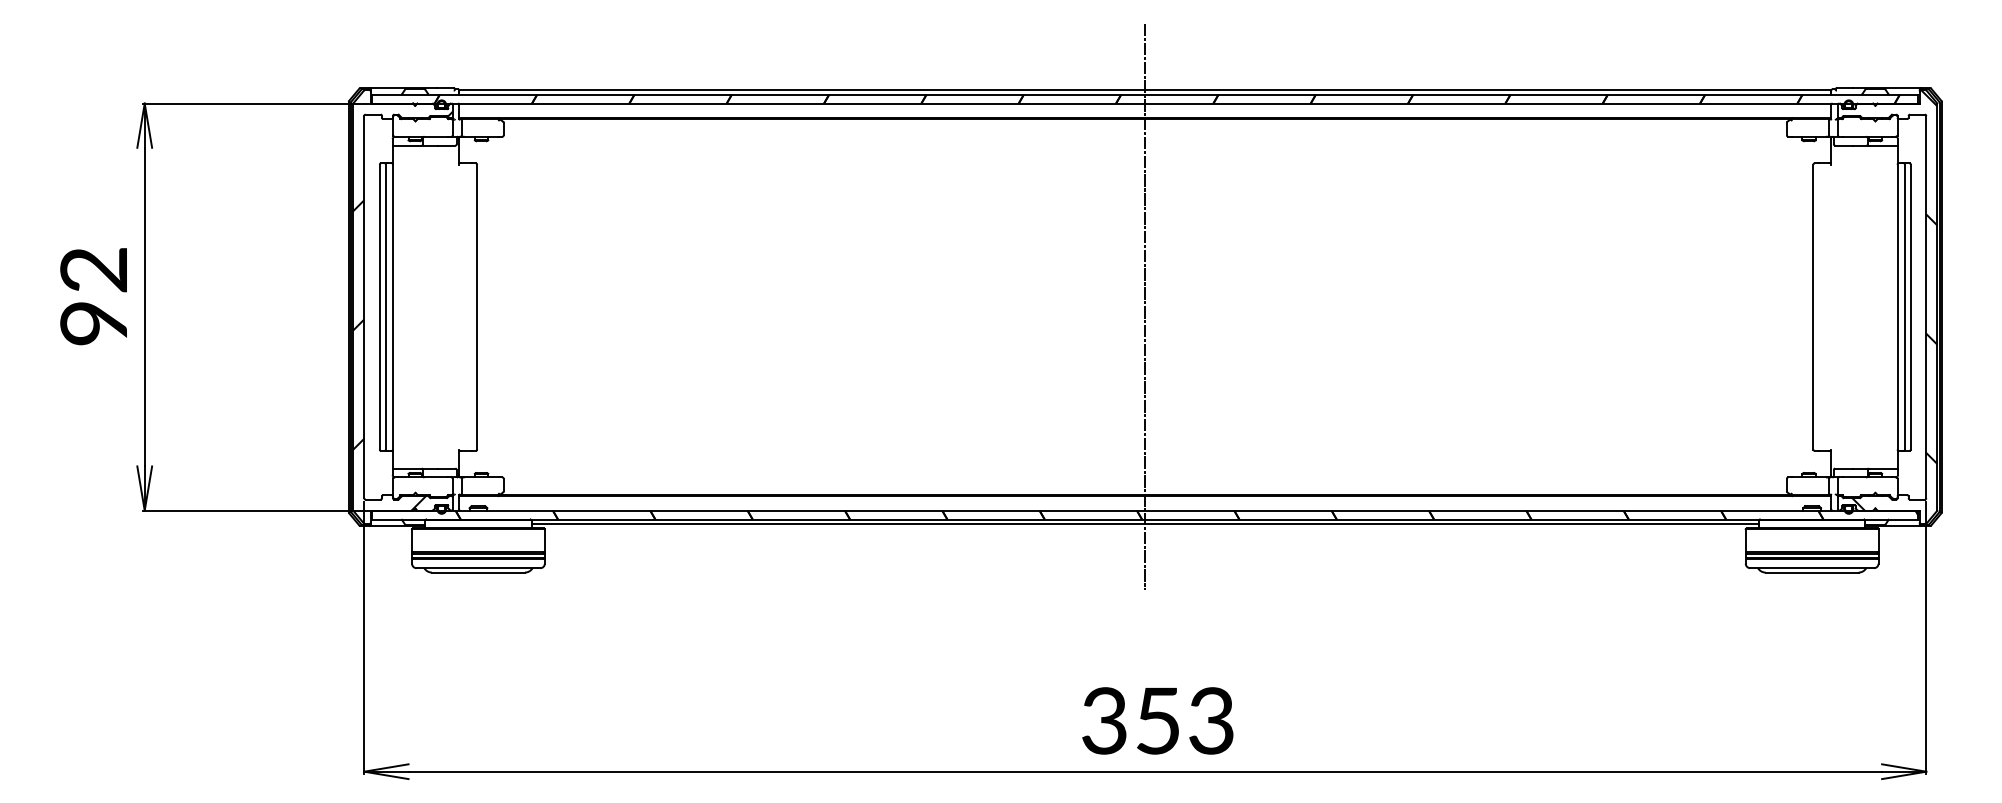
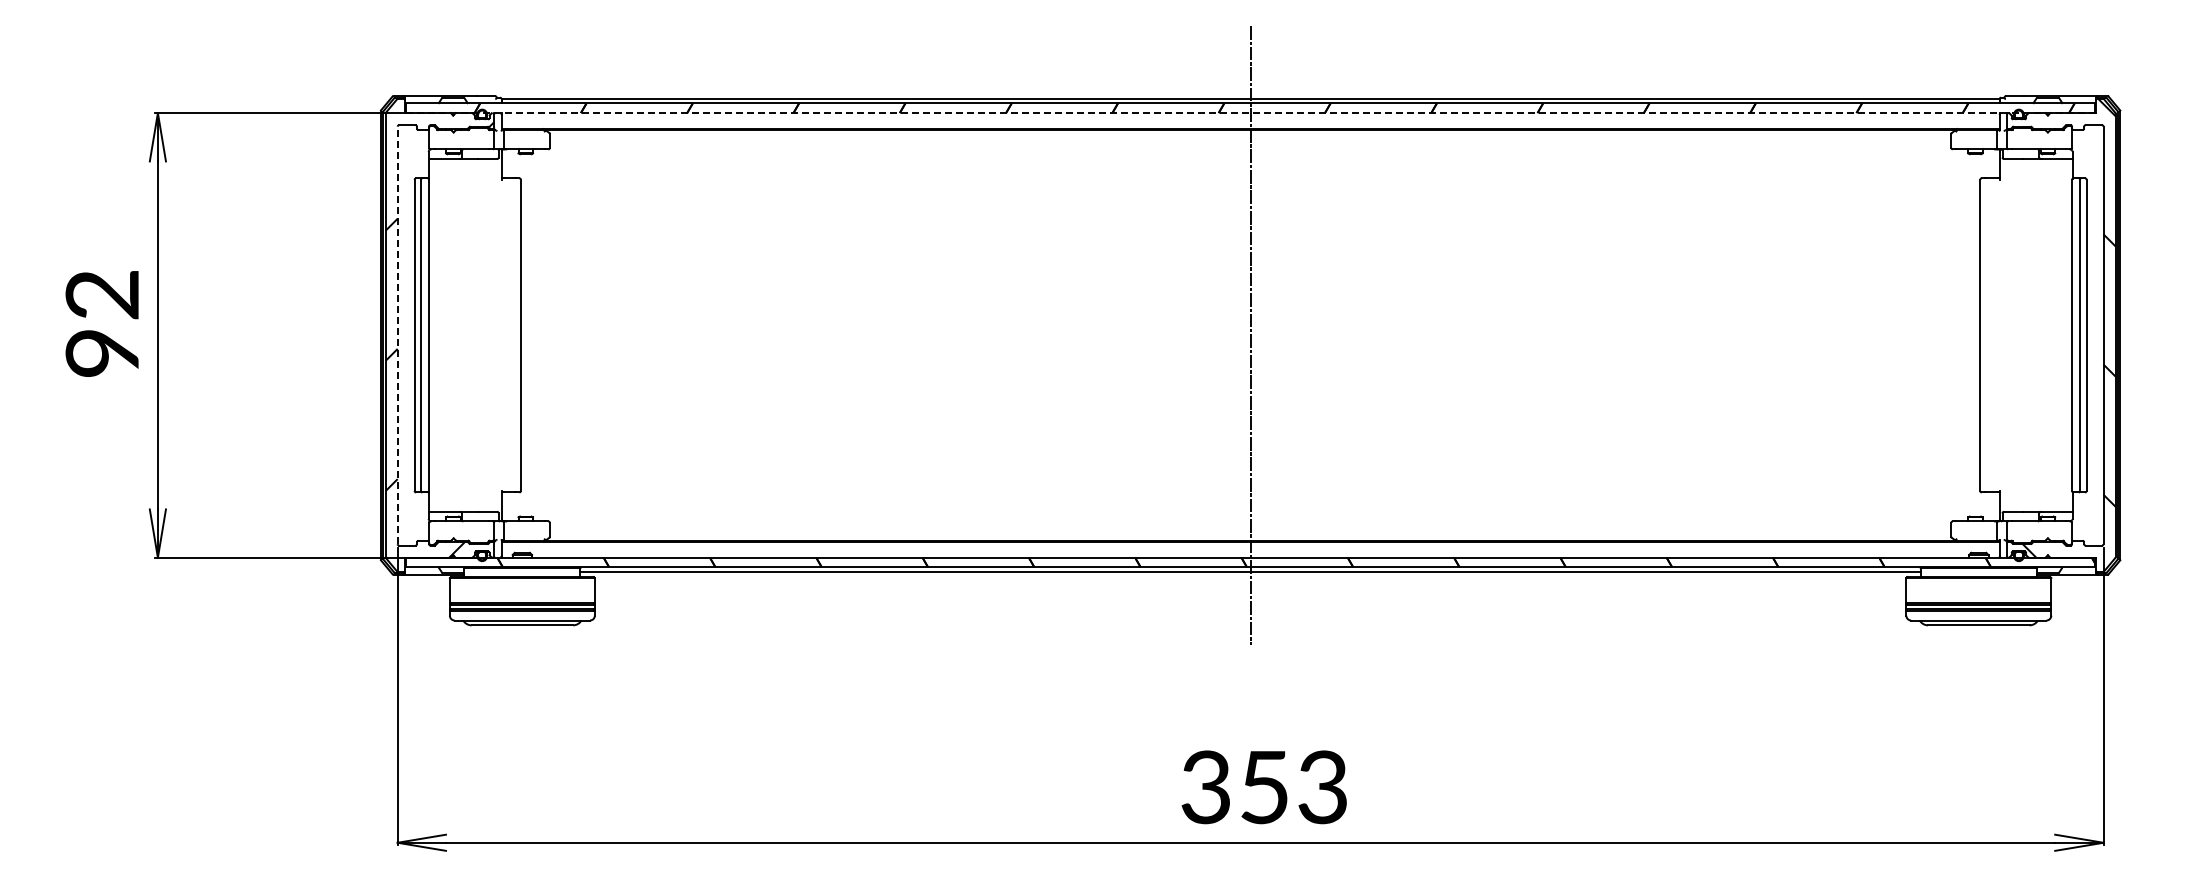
line: (1146, 103) -> (1251, 113), solid -> dashed
line: (364, 307) -> (397, 335), solid -> dashed

